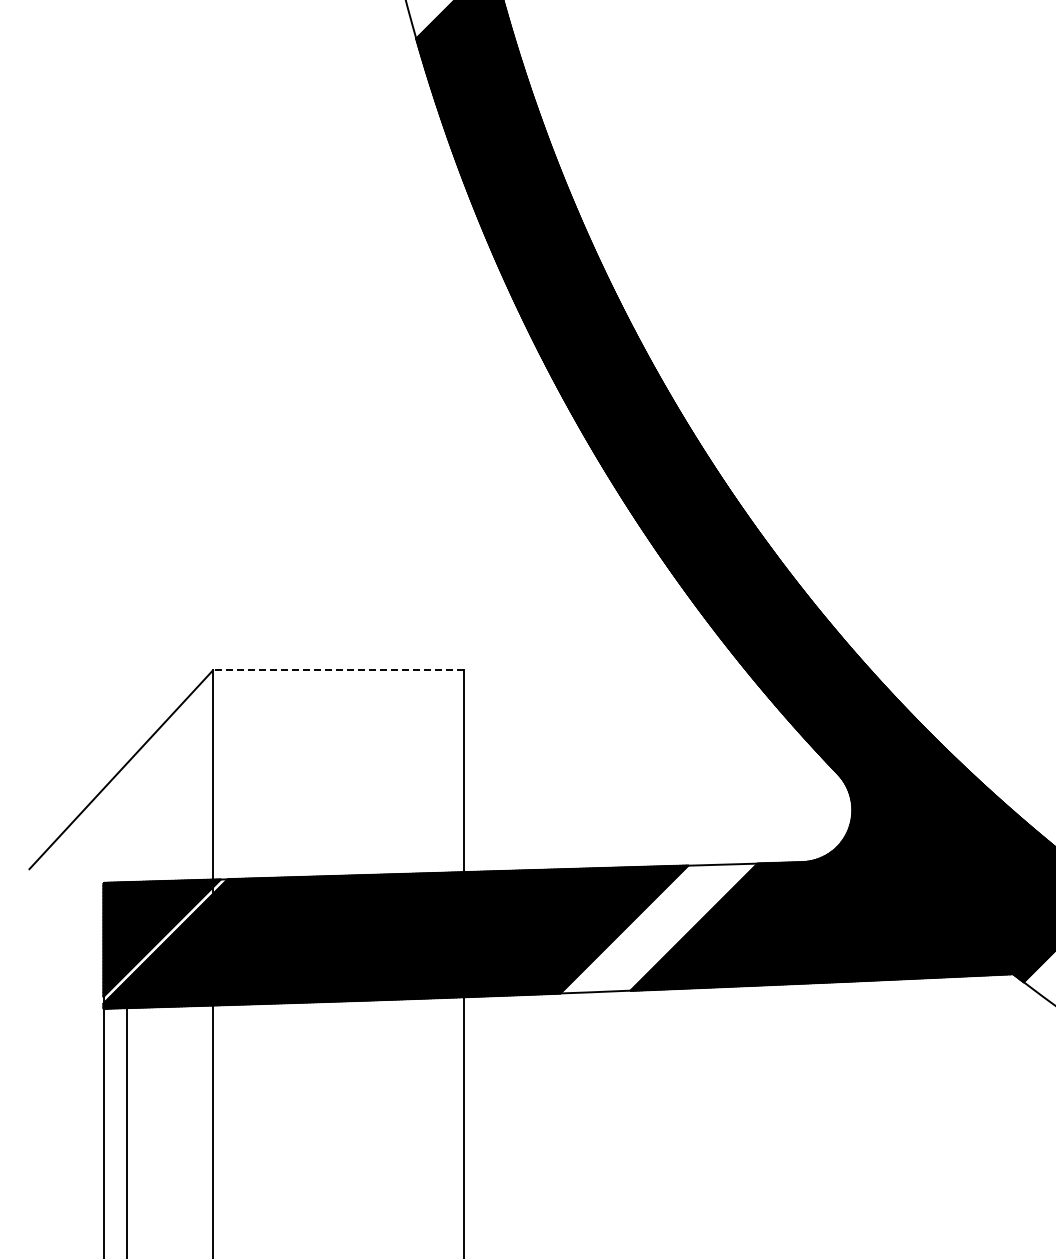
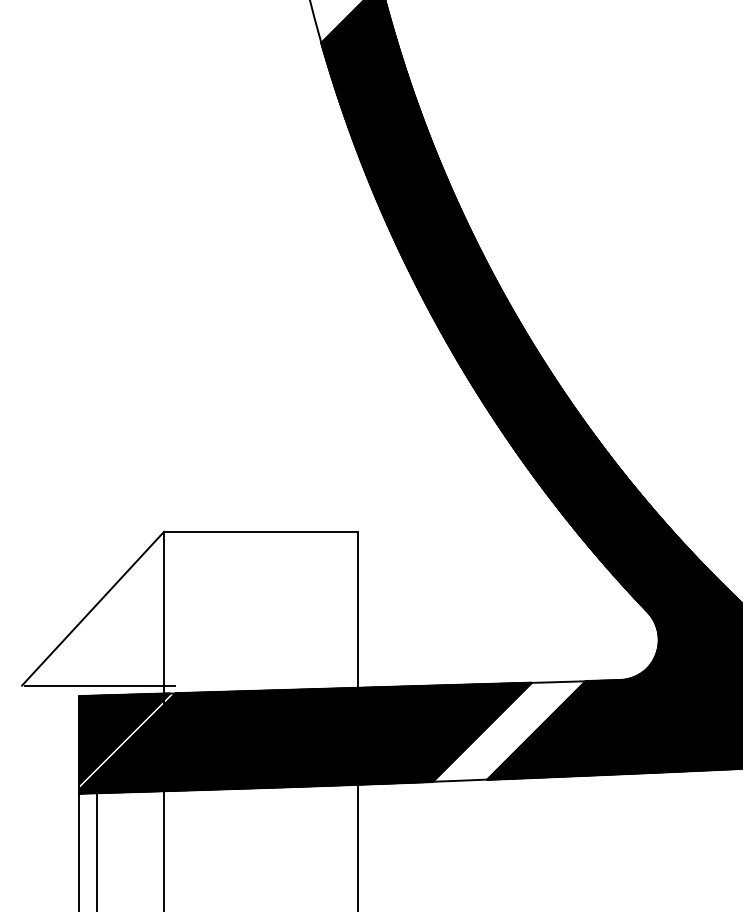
line: (337, 670) -> (260, 531), dashed -> solid
line: (129, 869) -> (99, 685), added

